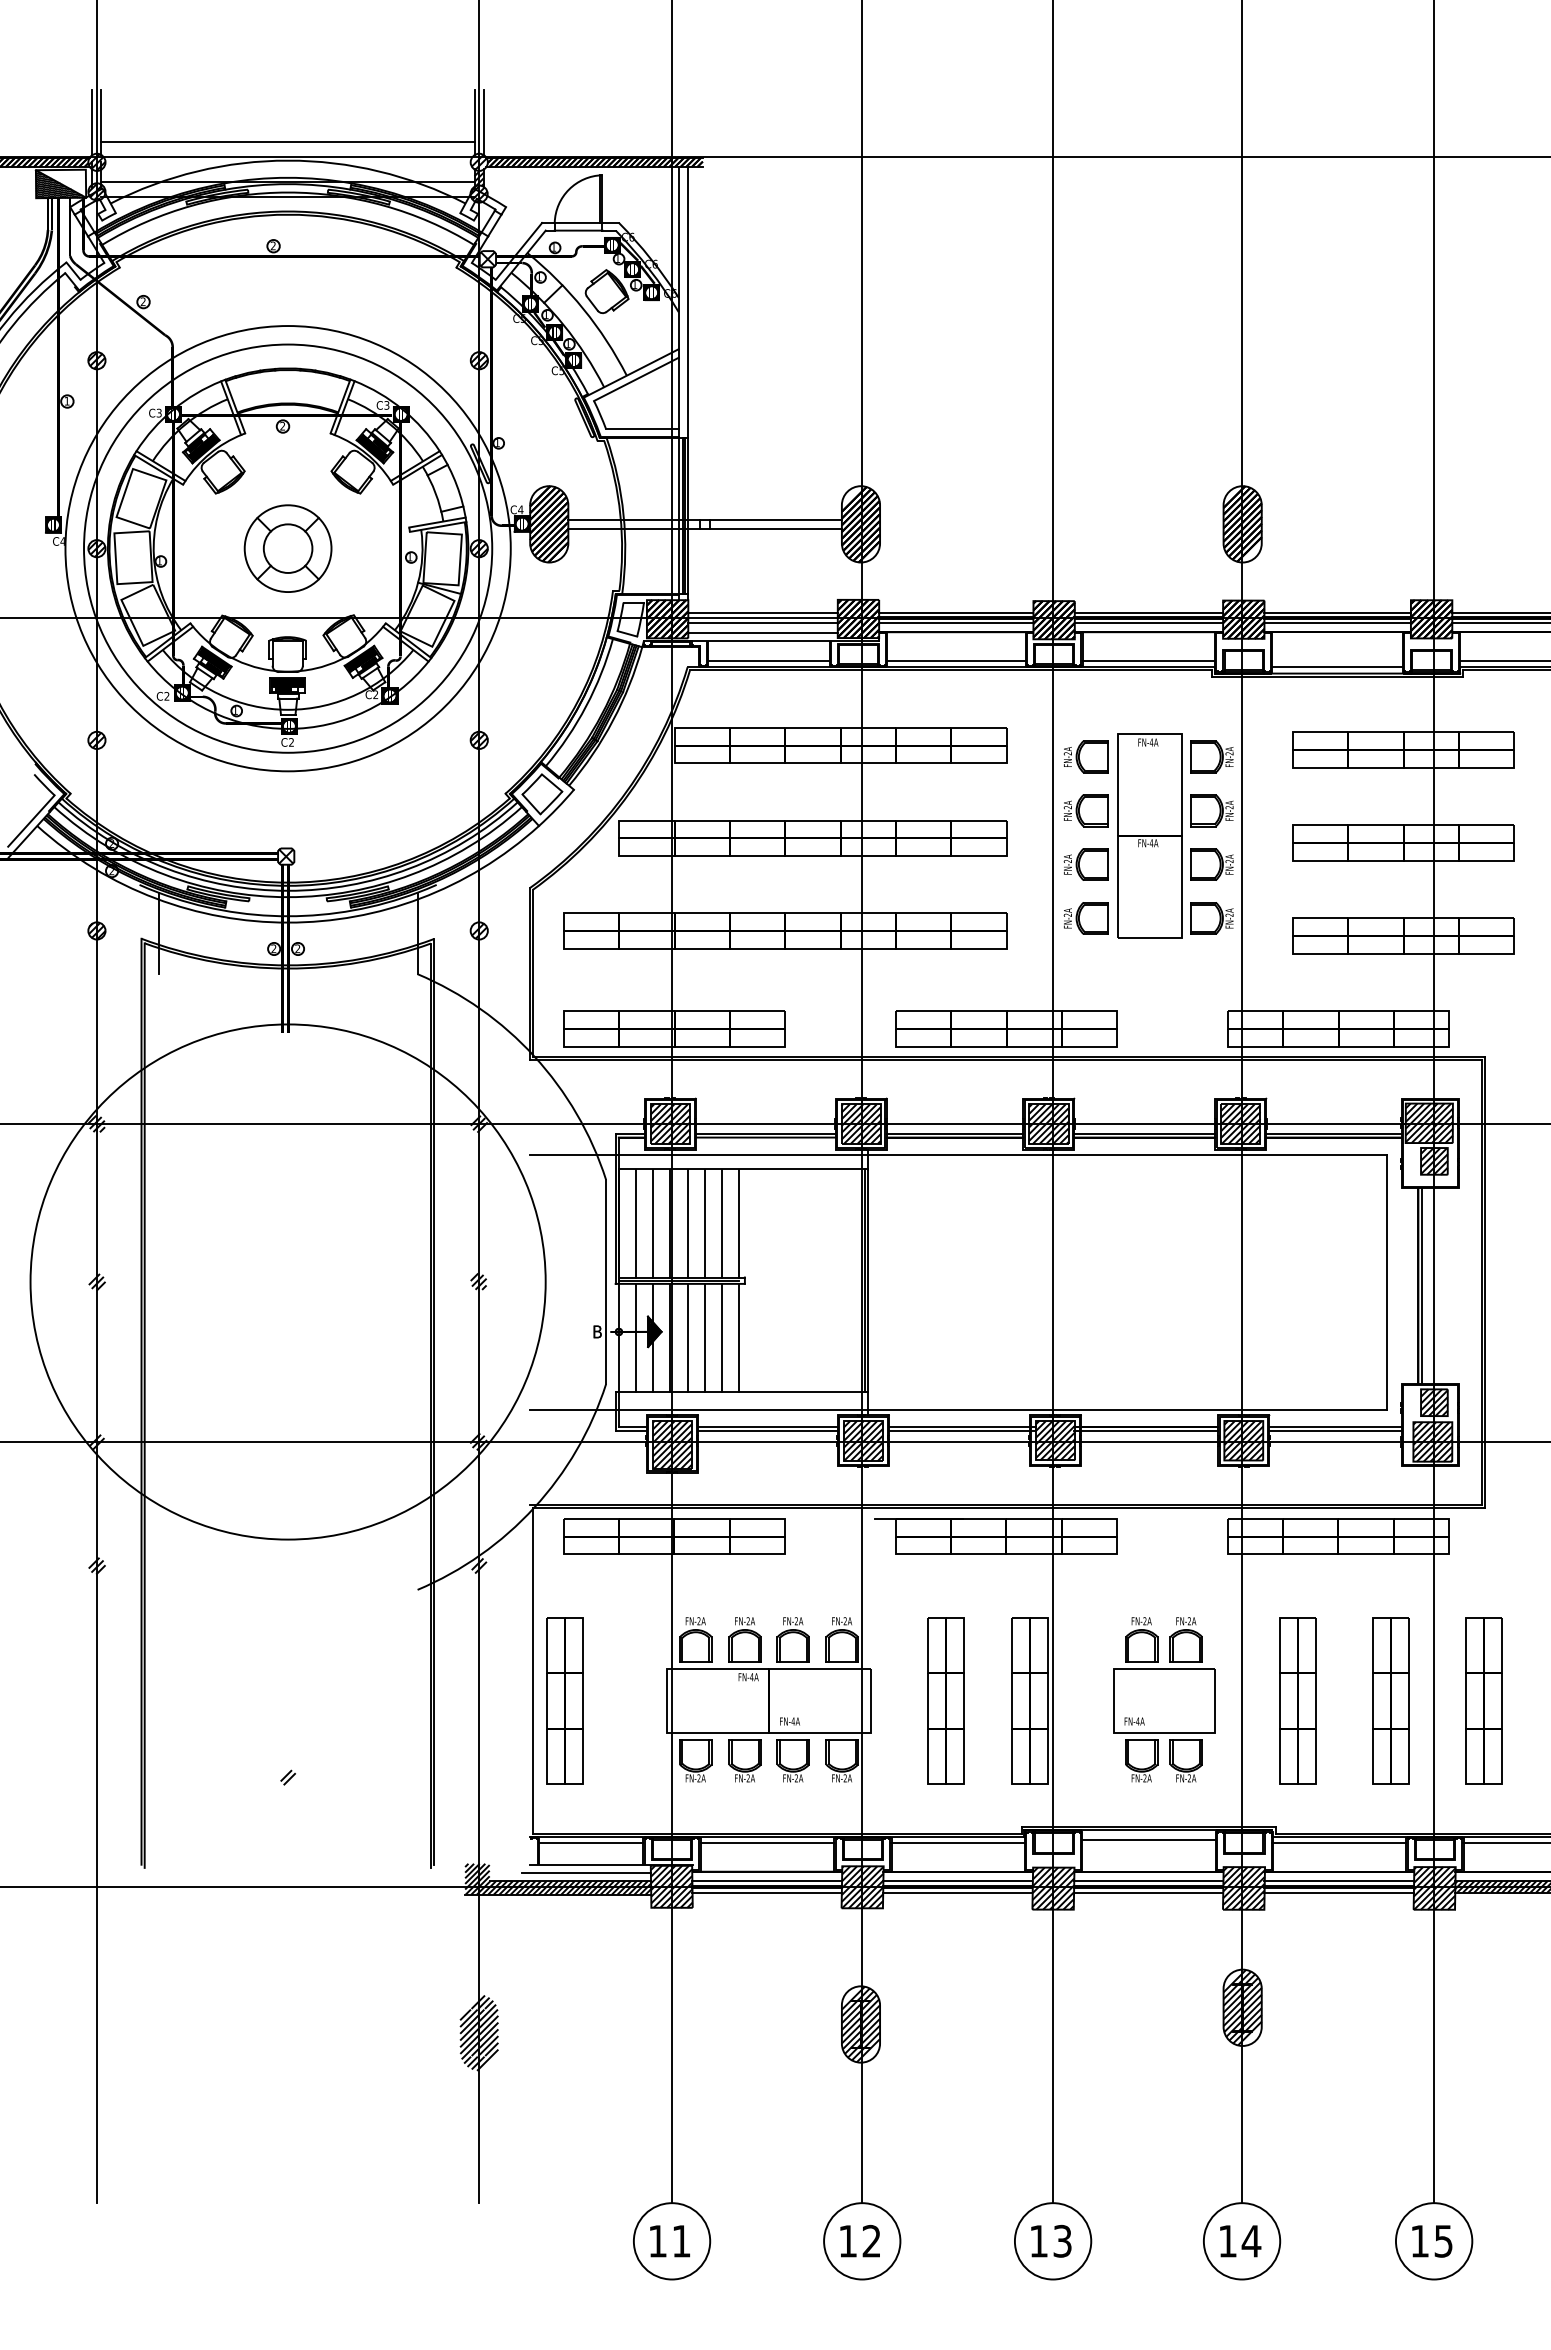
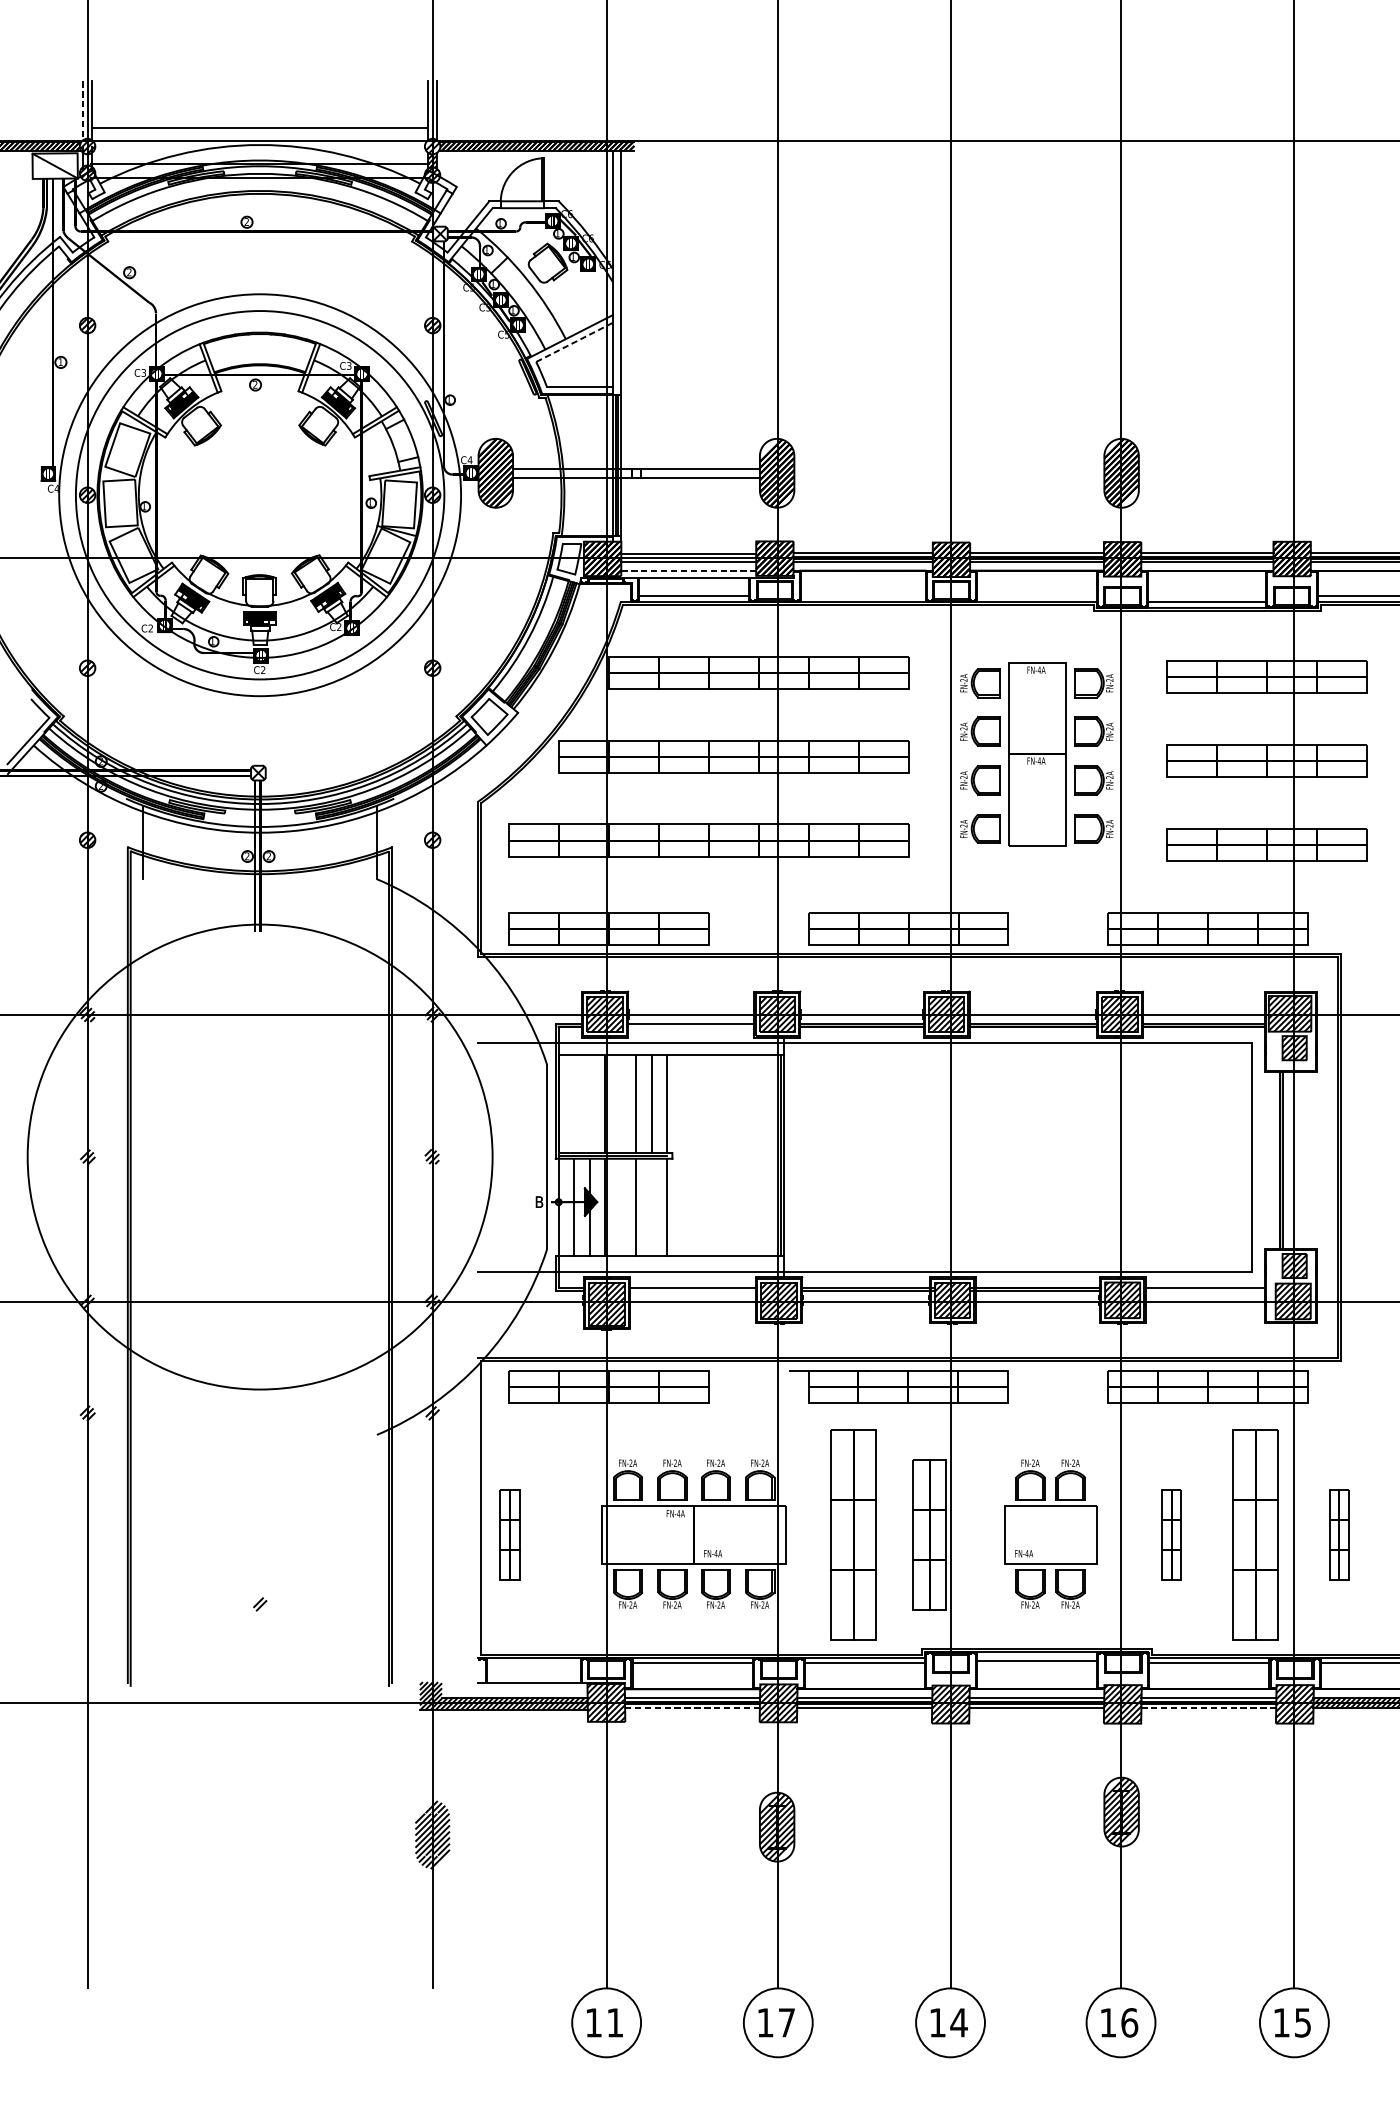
line: (91, 122) -> (82, 110), solid -> dashed
hatch: (59, 184) -> (53, 166), removed
line: (636, 379) -> (574, 342), solid -> dashed
part: (287, 548) -> (259, 495), removed
line: (762, 633) -> (688, 571), solid -> dashed
line: (956, 660) -> (863, 596), removed
line: (1148, 660) -> (1036, 596), removed
line: (765, 1137) -> (690, 1026), removed
line: (635, 1223) -> (573, 1104), removed
line: (653, 1223) -> (589, 1104), removed
line: (687, 1223) -> (620, 1104), removed
line: (687, 1337) -> (620, 1207), removed
line: (721, 1337) -> (651, 1207), removed
line: (767, 1430) -> (692, 1291), removed
line: (1335, 1430) -> (1205, 1291), removed
part: (564, 1700) -> (509, 1534), size x0.6
part: (945, 1700) -> (853, 1534), size x1.4
part: (1297, 1700) -> (1171, 1534), size x0.6
part: (1390, 1700) -> (1255, 1534), size x1.4
part: (1483, 1700) -> (1338, 1534), size x0.6
line: (591, 1843) -> (533, 1663), removed
line: (586, 1872) -> (529, 1689), removed
line: (766, 1892) -> (691, 1708), solid -> dashed
line: (1339, 1892) -> (1209, 1708), solid -> dashed
text: (871, 2240) -> (786, 2022), 12 -> 17
text: (1062, 2240) -> (959, 2022), 13 -> 14
text: (1251, 2240) -> (1129, 2022), 14 -> 16

